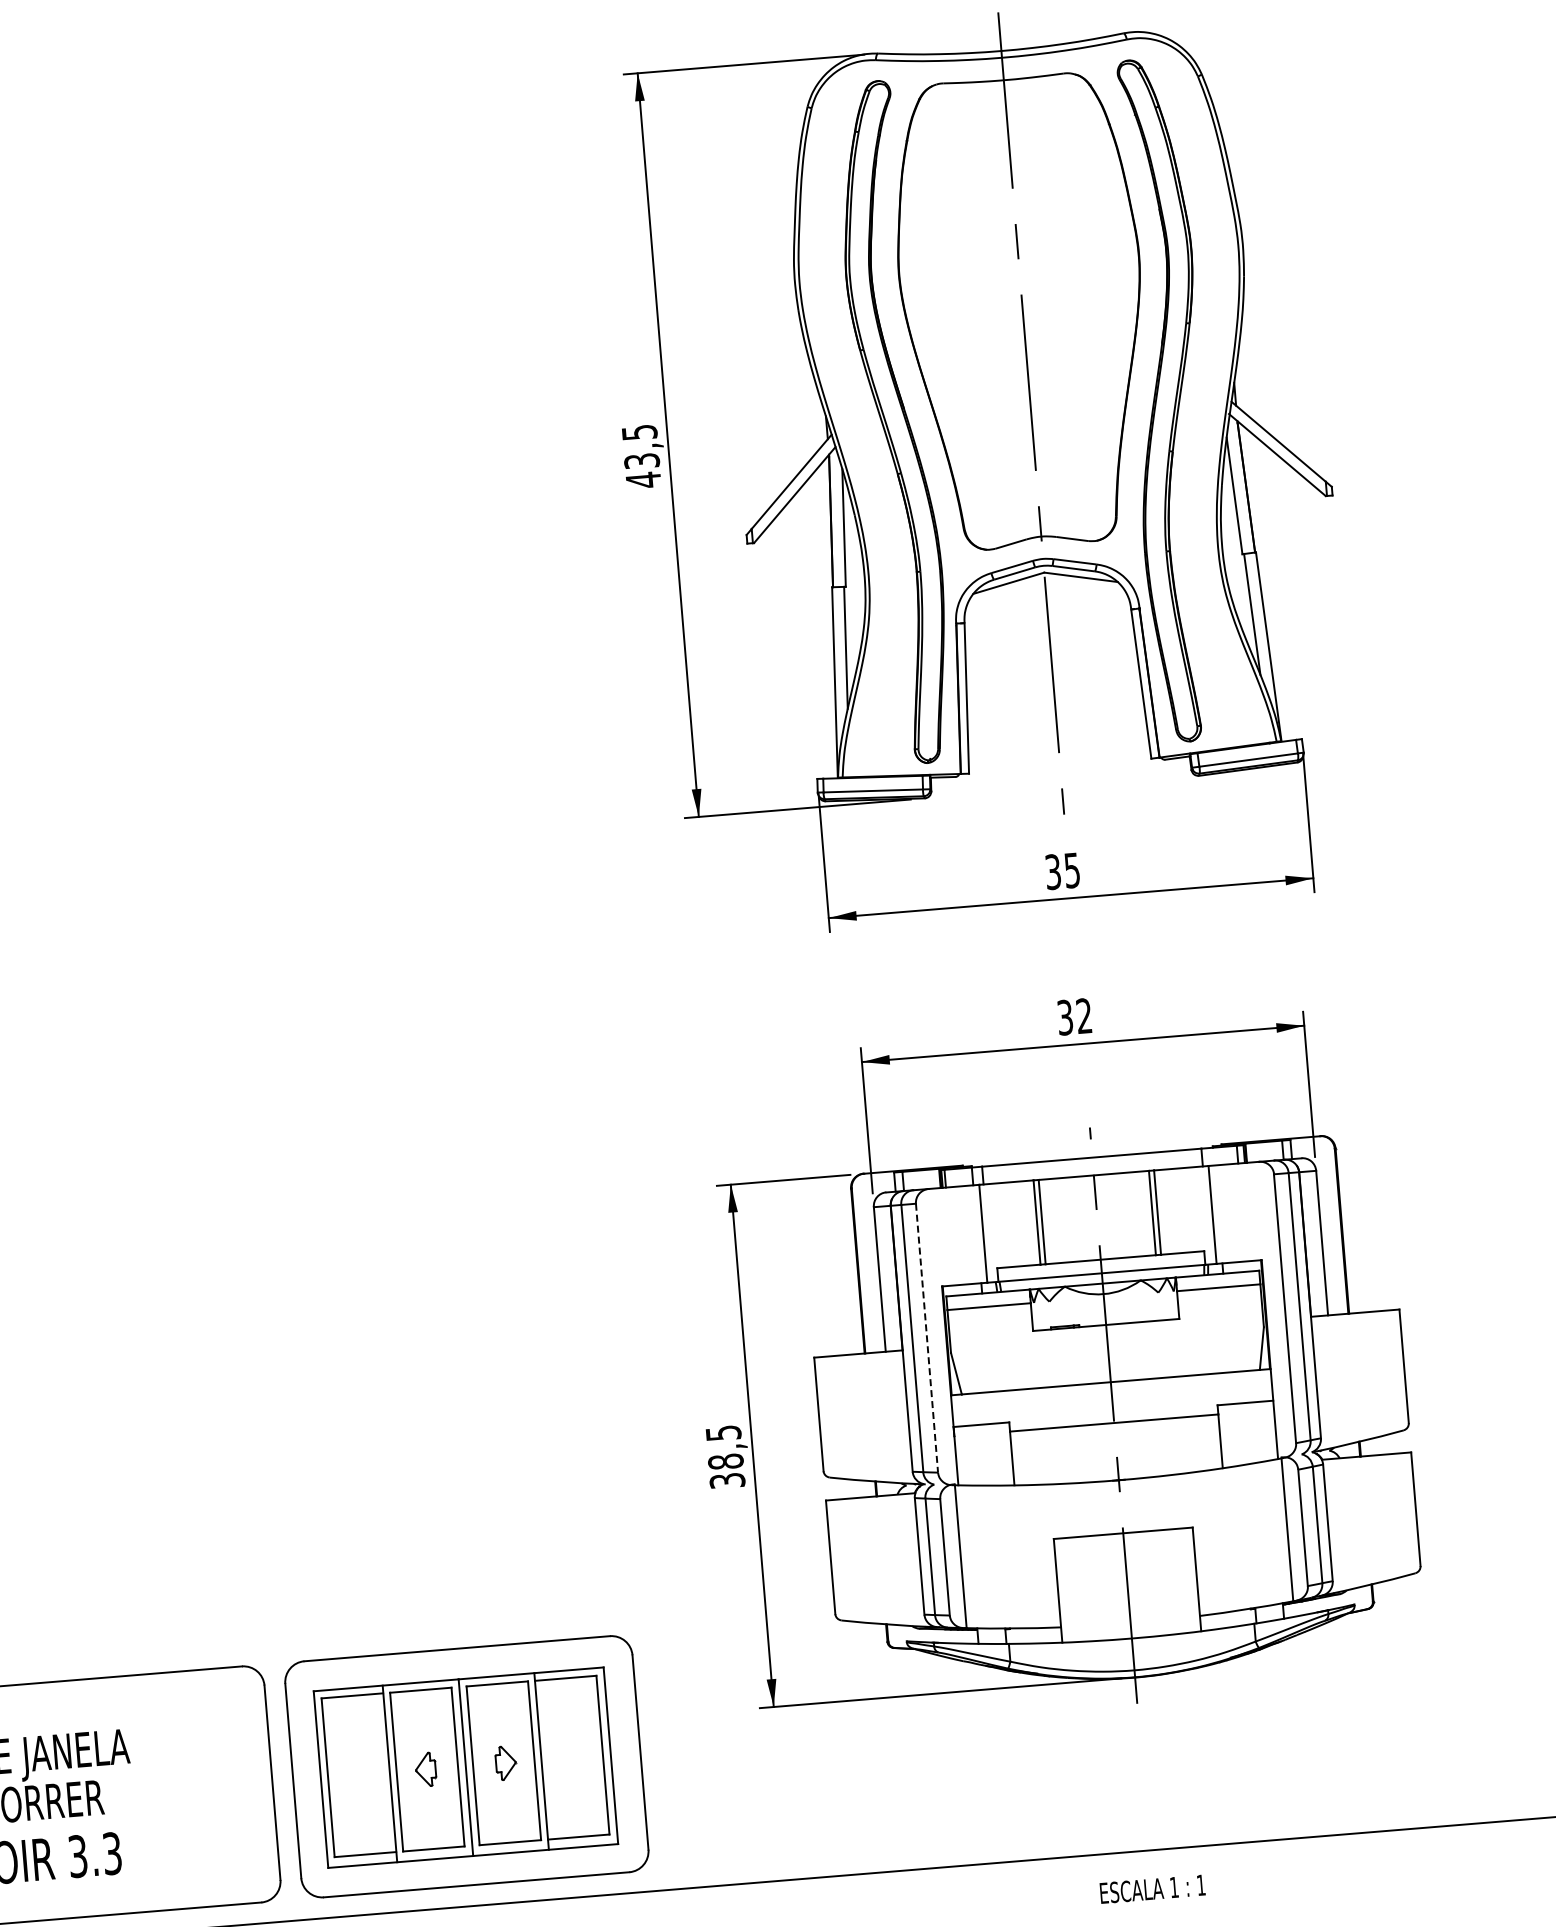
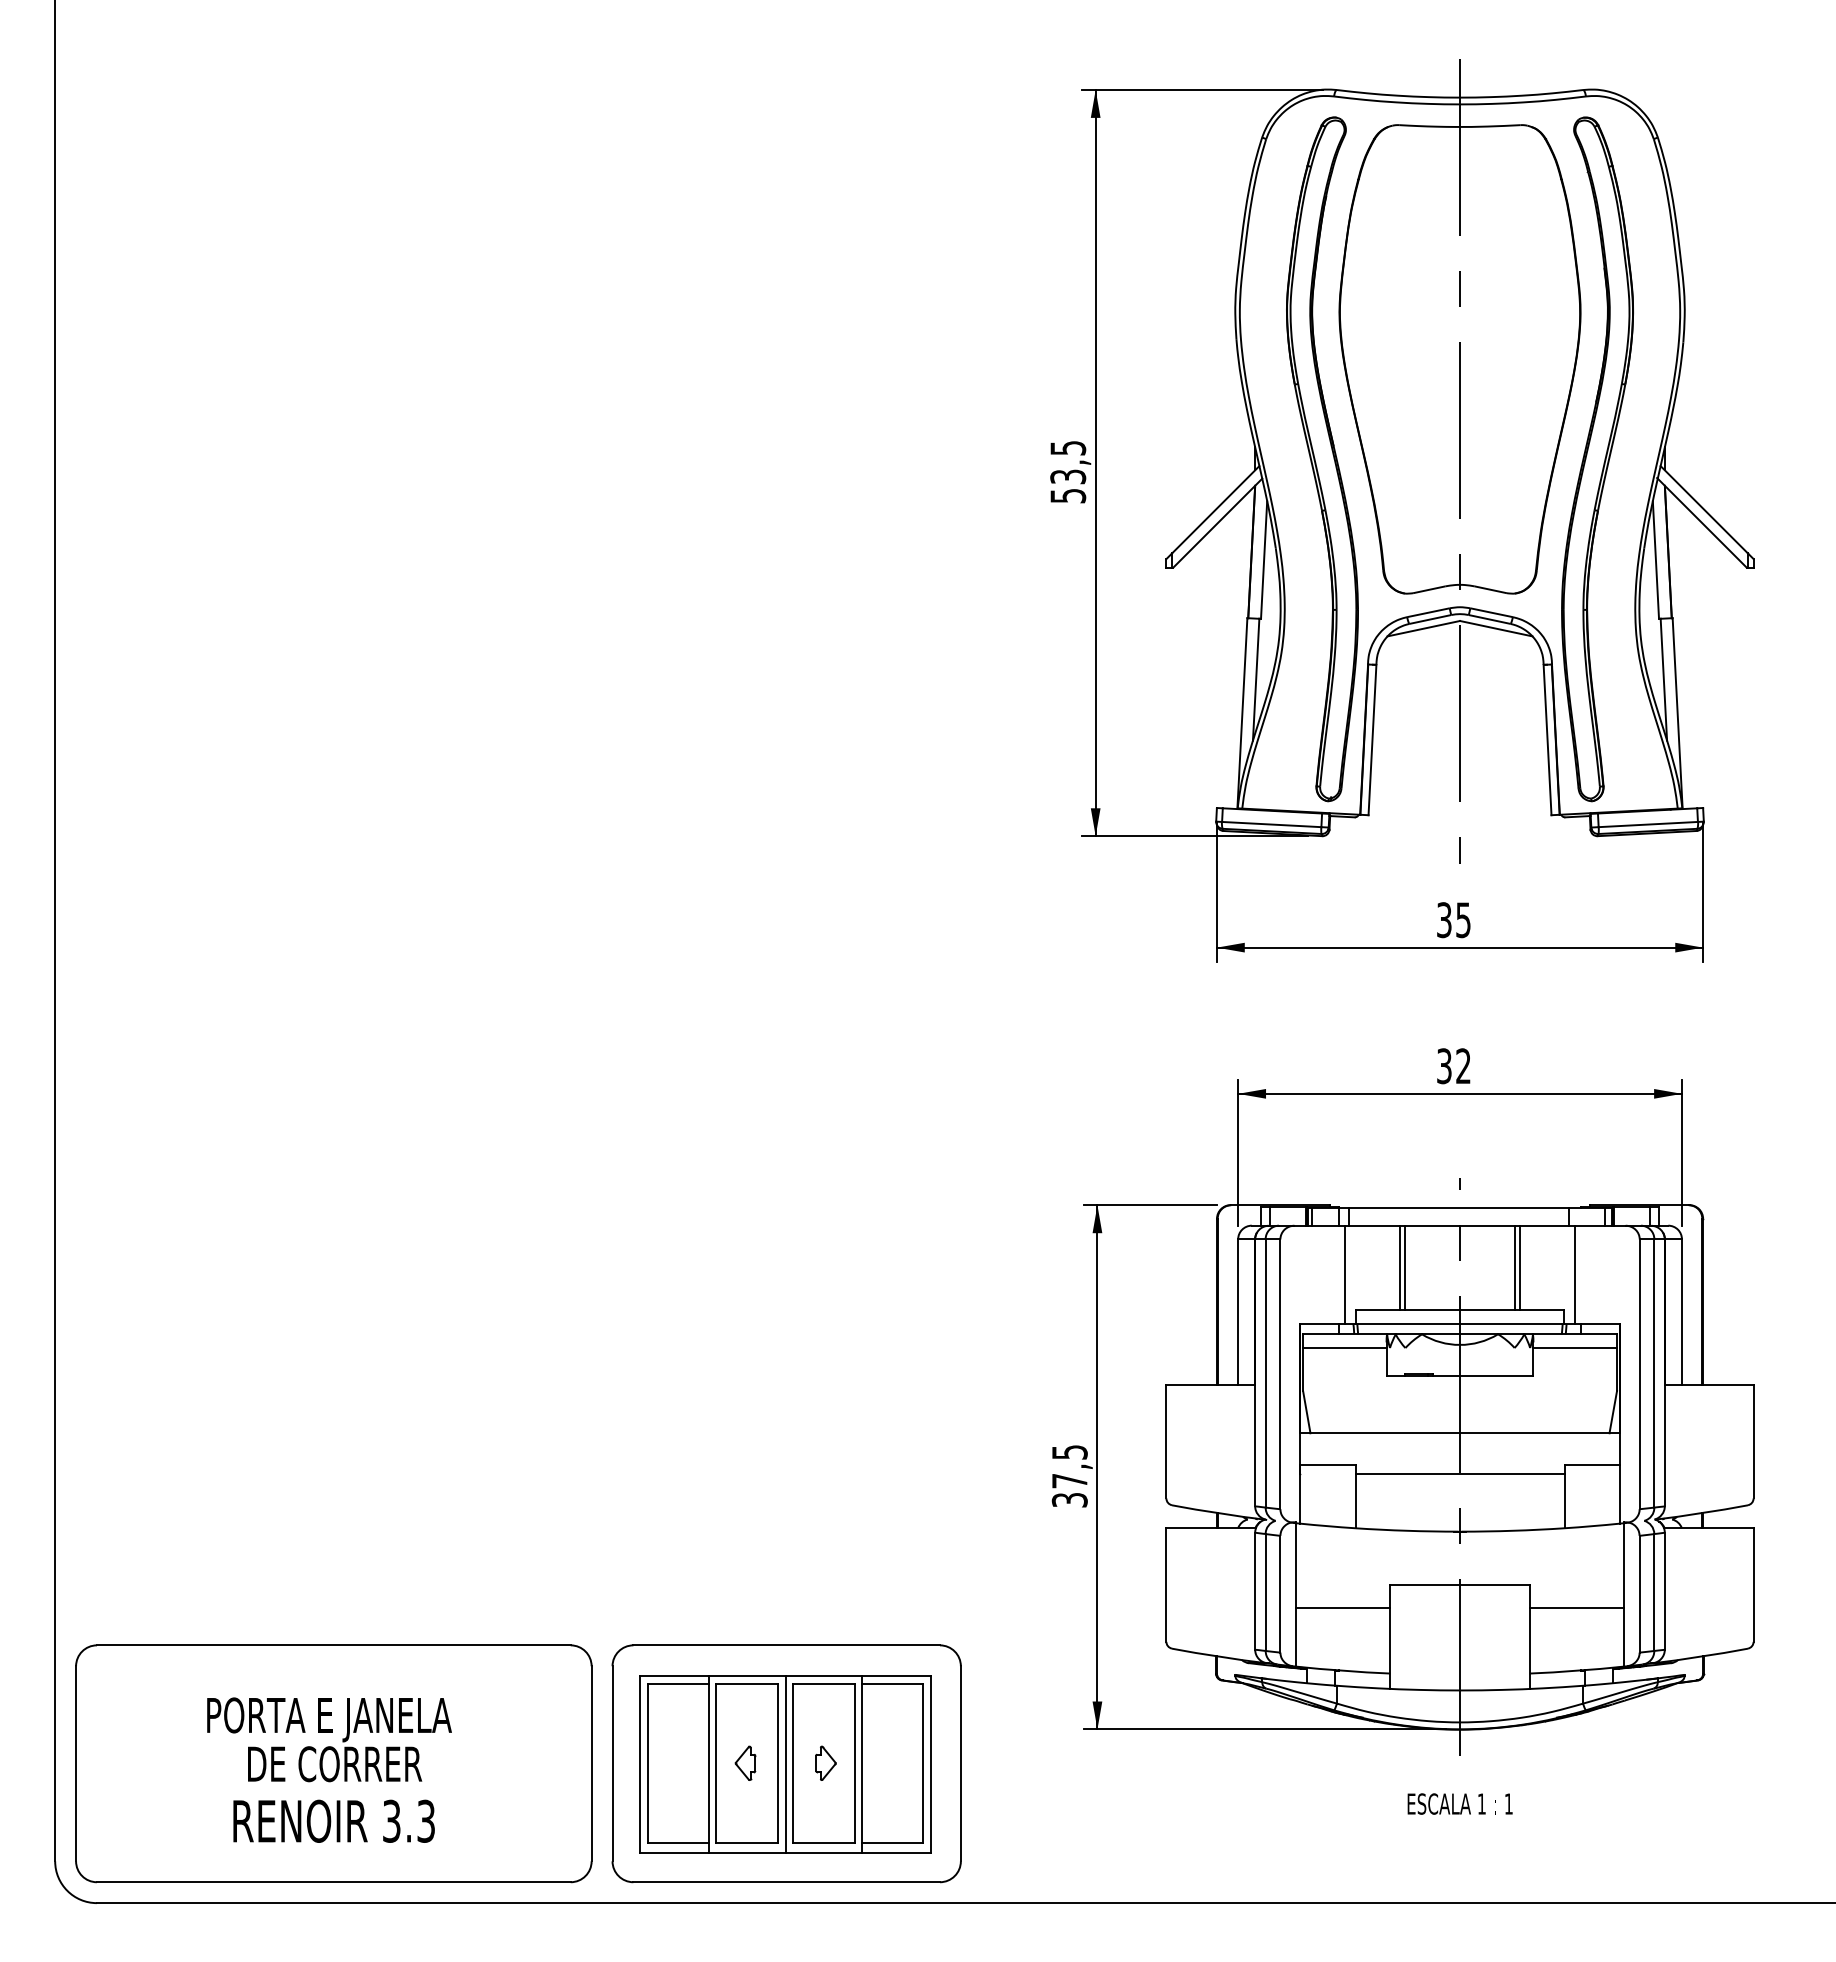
text: (643, 480) -> (1068, 496), 43,5 -> 53,5
line: (927, 1338) -> (1280, 1374), dashed -> solid
text: (725, 1461) -> (1069, 1480), 38,5 -> 37,5
line: (1241, 1547) -> (1576, 1608), added
line: (1009, 1566) -> (1343, 1608), added
text: (1151, 1888) -> (1459, 1803), moved

